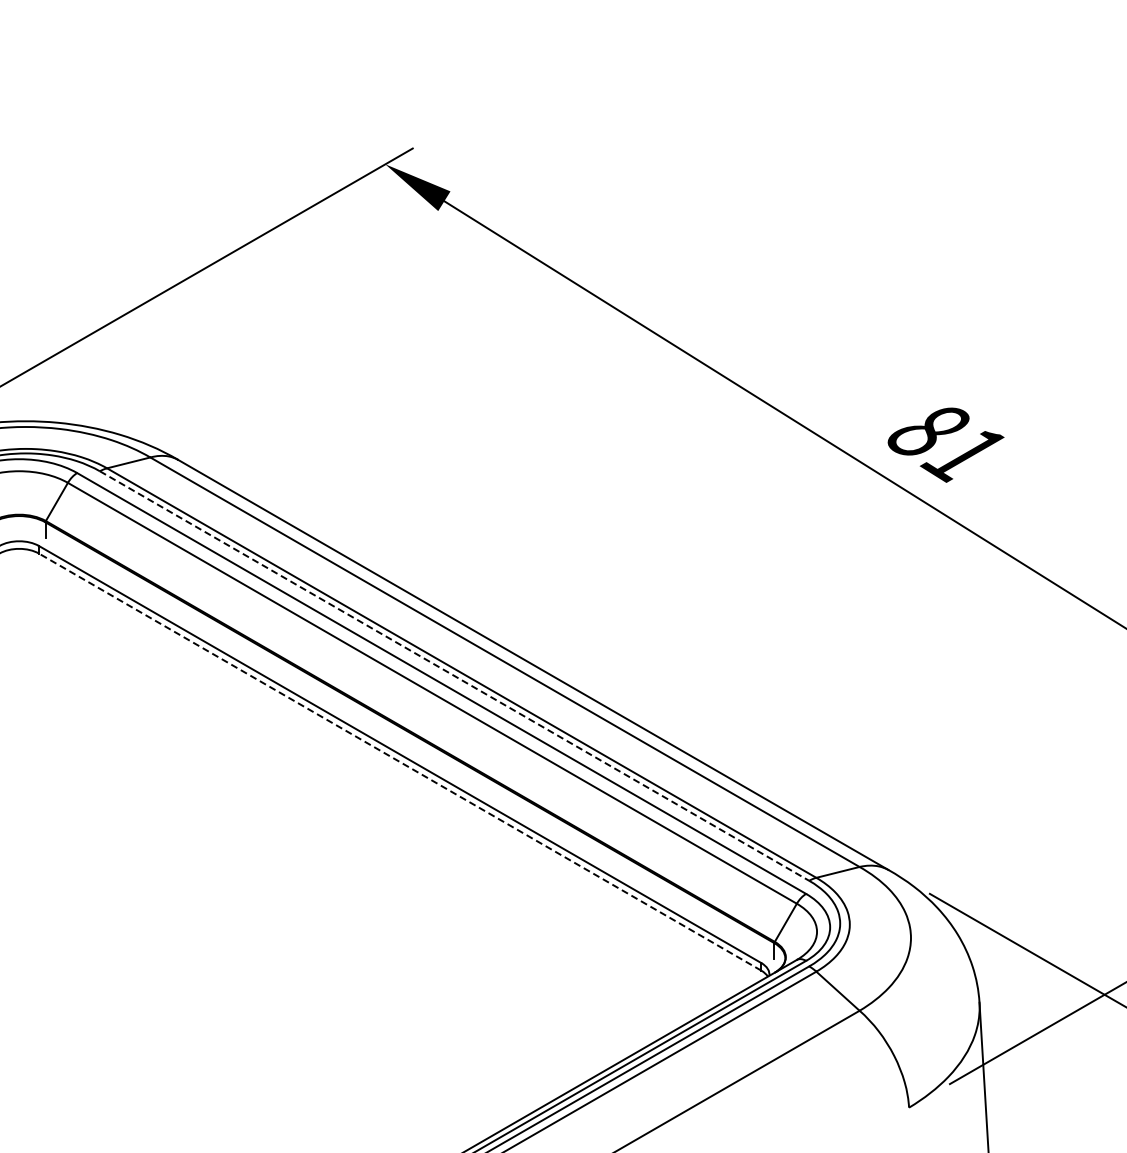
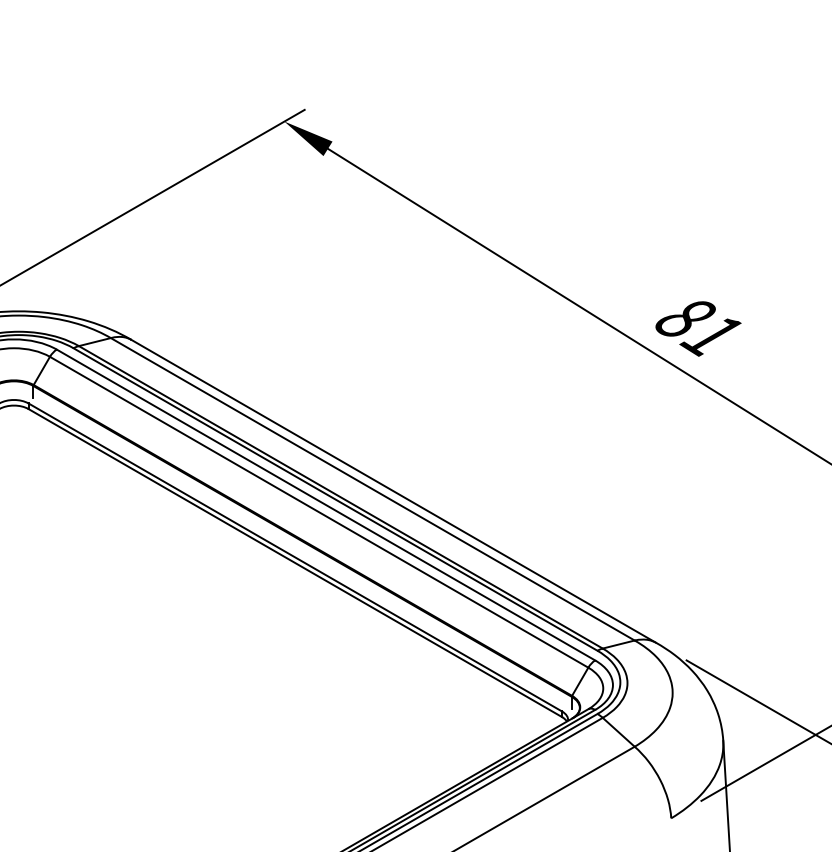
line: (454, 676) -> (335, 499), dashed -> solid
line: (399, 761) -> (294, 562), dashed -> solid

